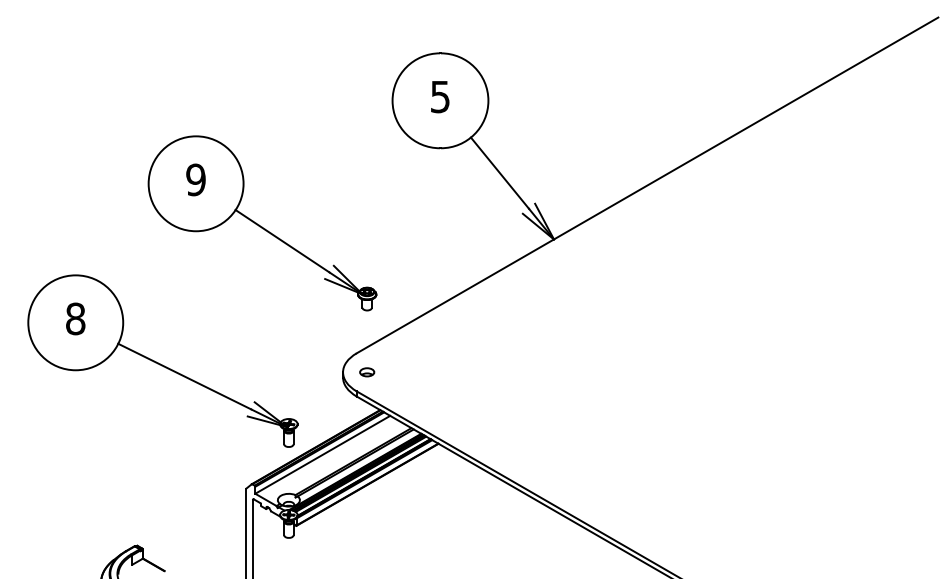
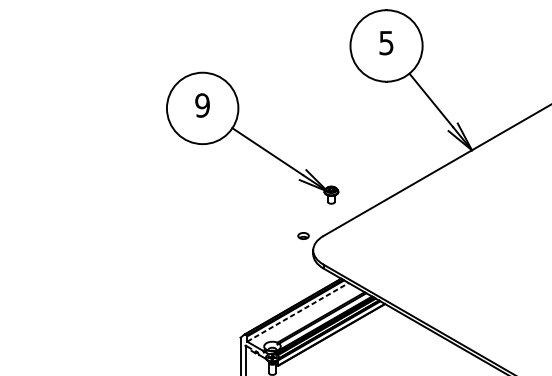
part: (162, 360) -> (177, 241), removed
part: (367, 372) -> (303, 236), moved
line: (322, 454) -> (297, 312), solid -> dashed

